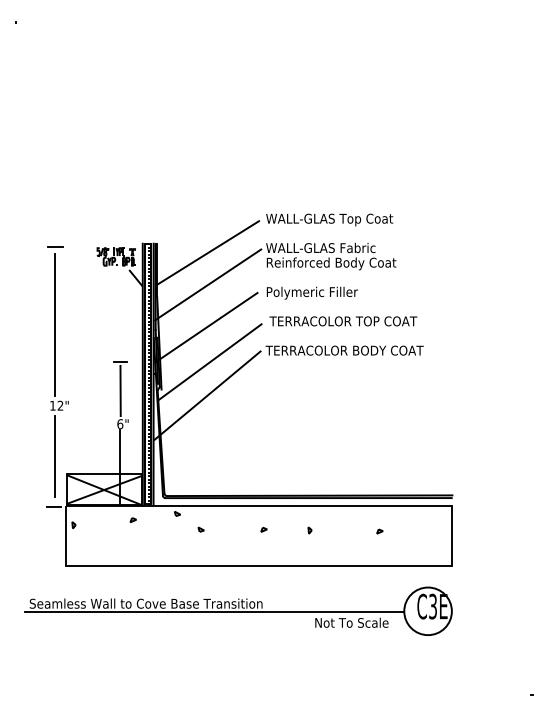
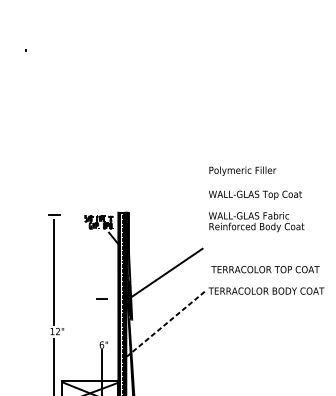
line: (208, 252) -> (166, 219), removed
line: (208, 284) -> (166, 242), removed
text: (311, 292) -> (242, 170), moved
line: (209, 362) -> (167, 299), removed
line: (120, 390) -> (102, 320), removed
line: (207, 396) -> (165, 324), solid -> dashed

